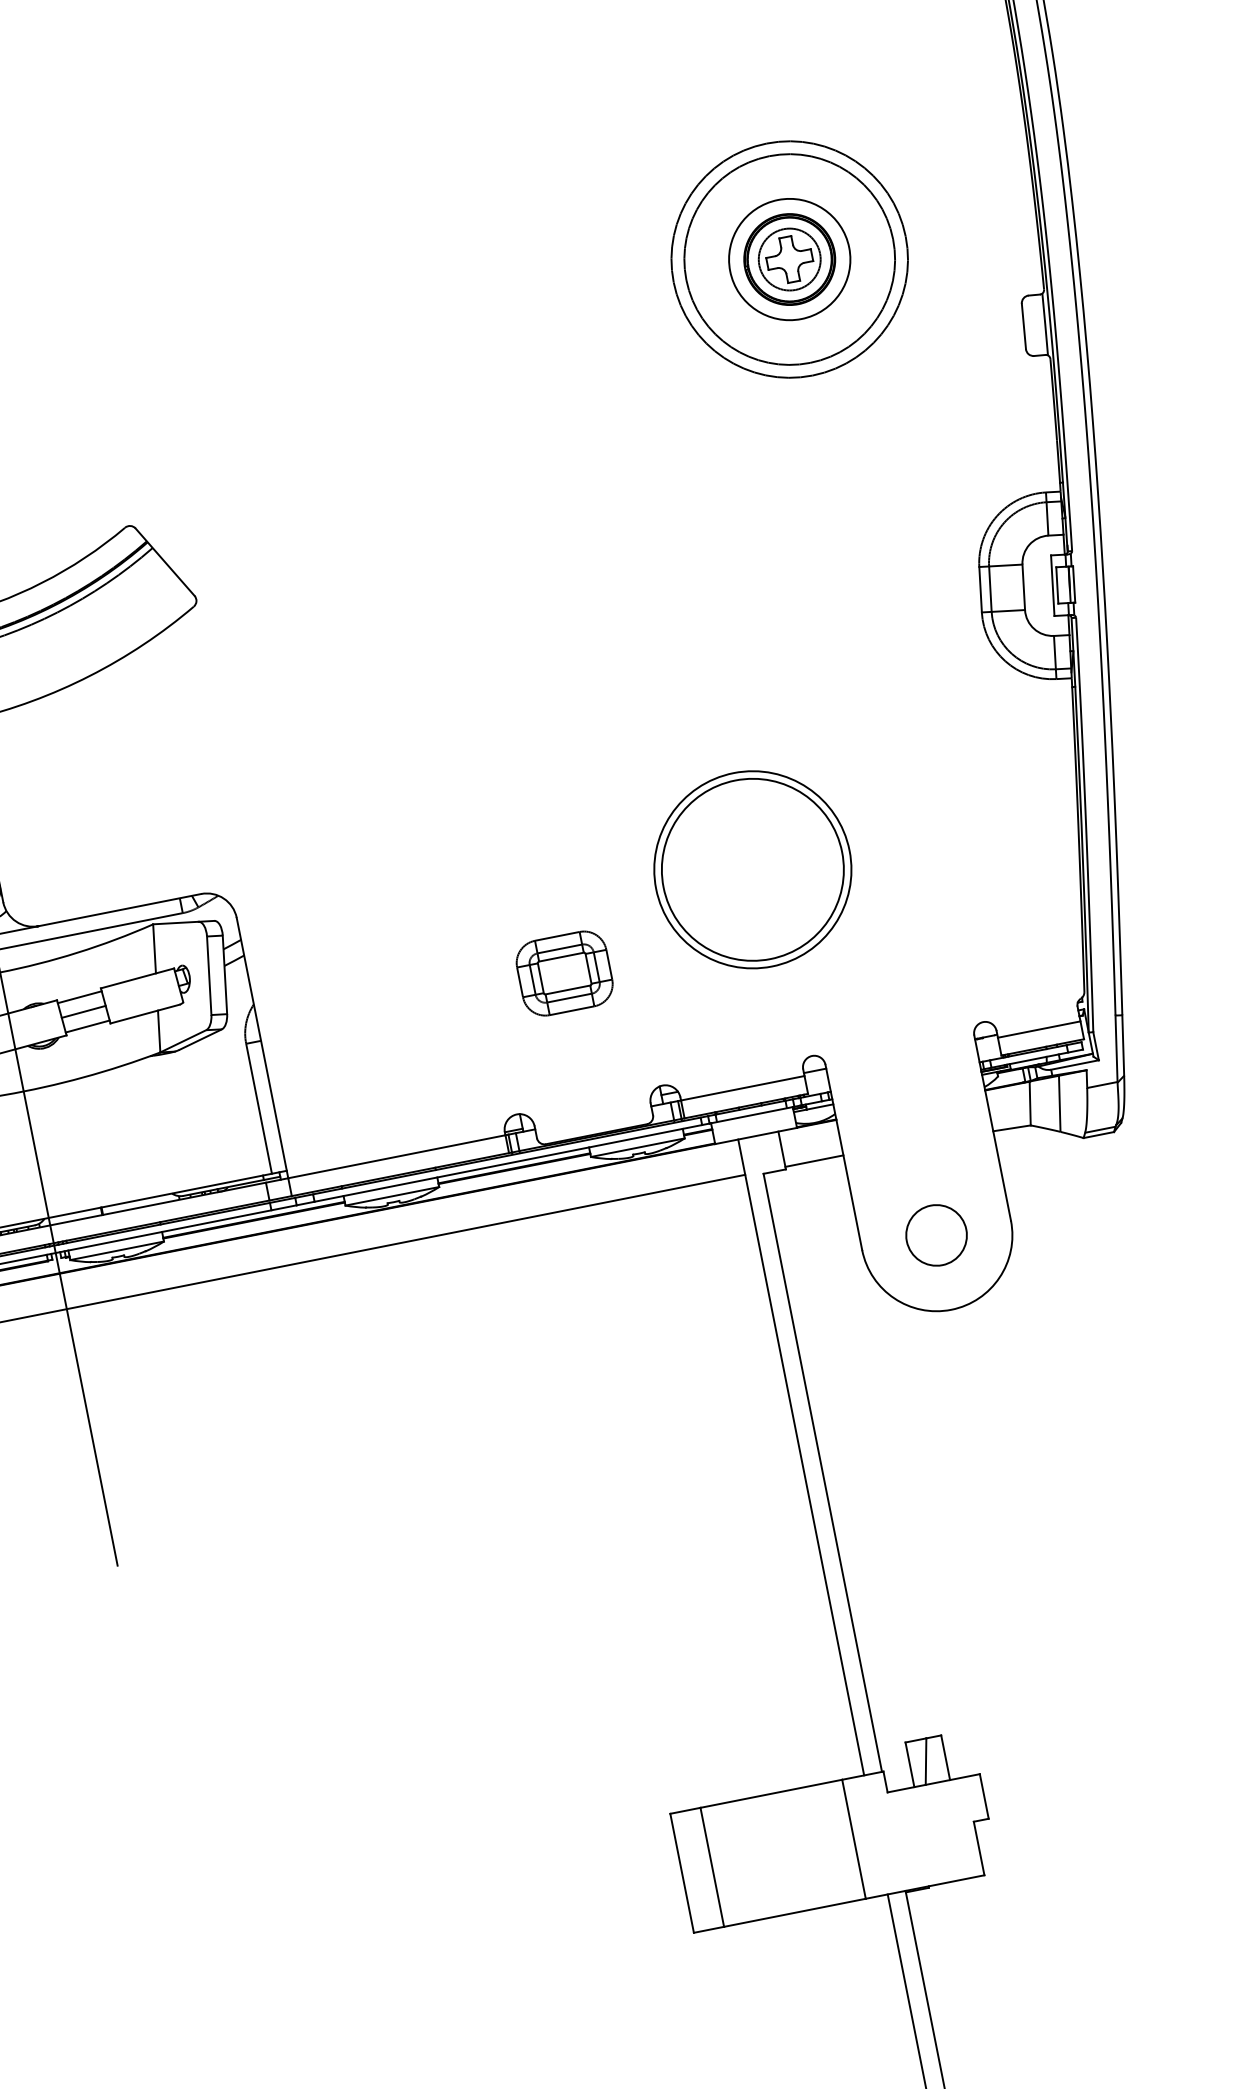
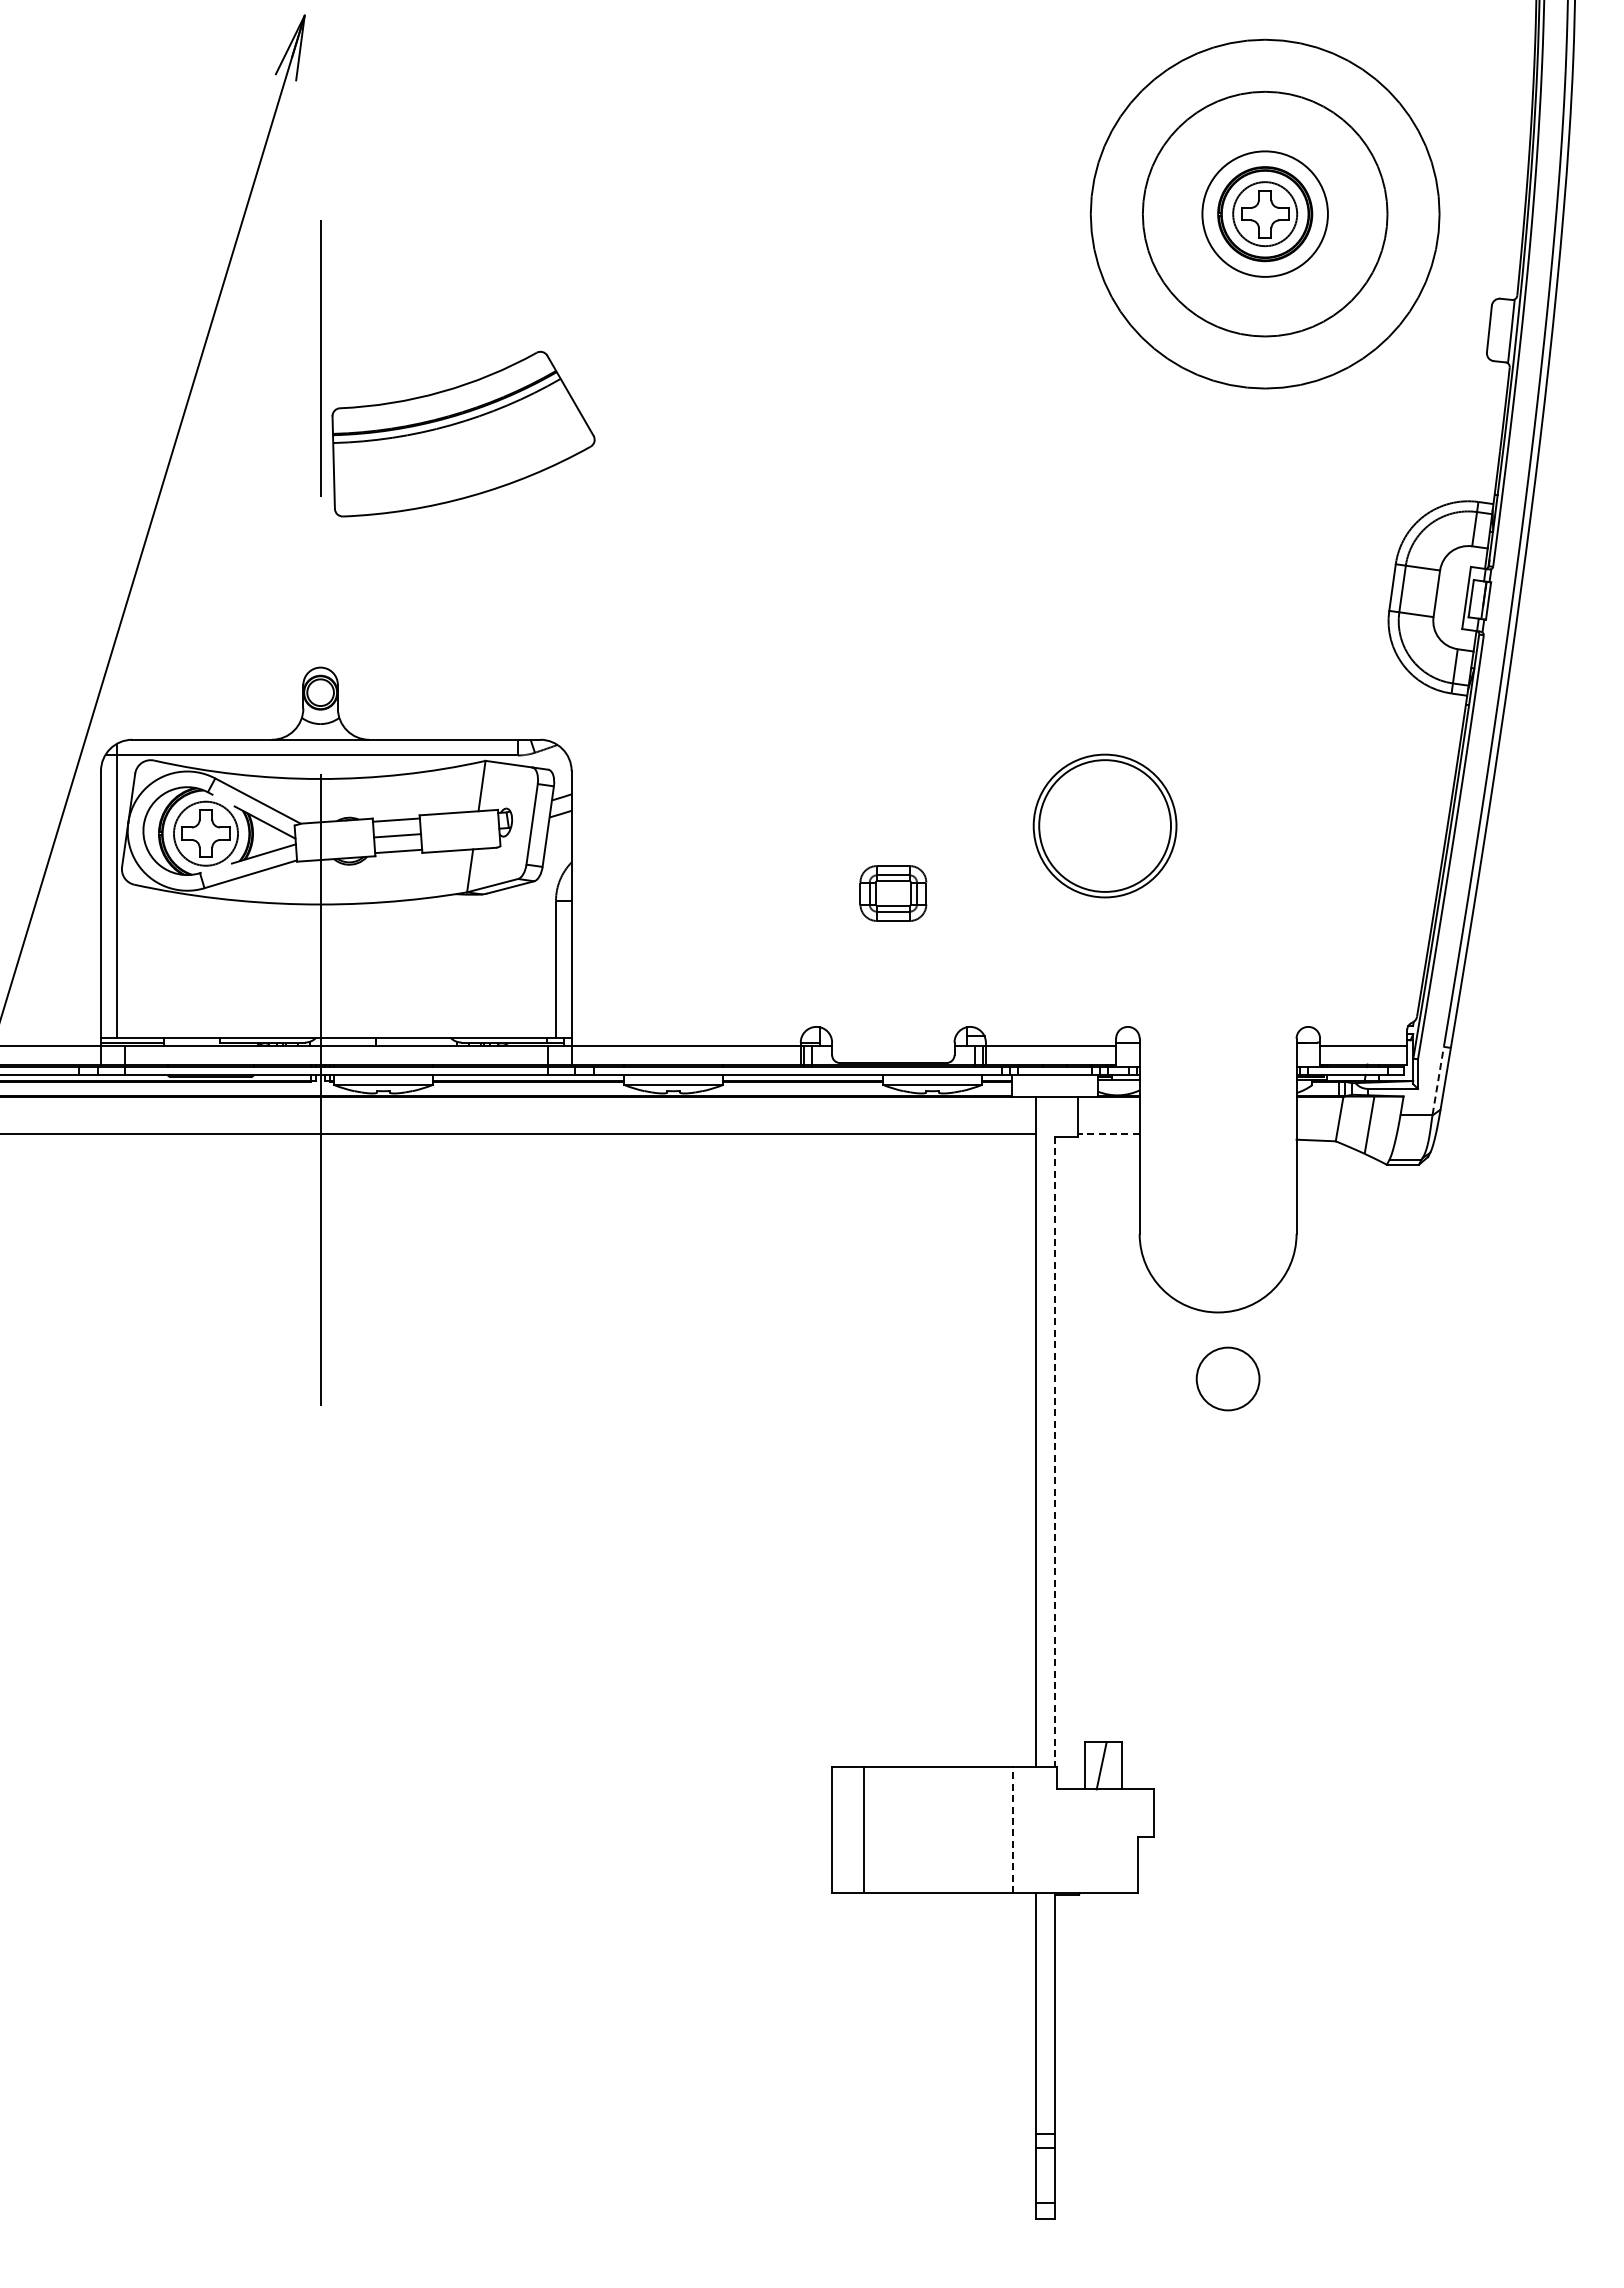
circle: (790, 259) -> (1265, 214), size x1.6
part: (752, 869) -> (1104, 825), size x0.7
part: (564, 973) -> (893, 893), size x0.7
line: (1116, 1048) -> (1438, 1080), solid -> dashed
line: (814, 1161) -> (1109, 1134), solid -> dashed
circle: (935, 1235) -> (1227, 1378), moved
line: (822, 1473) -> (1054, 1452), solid -> dashed
line: (853, 1839) -> (1012, 1830), solid -> dashed

